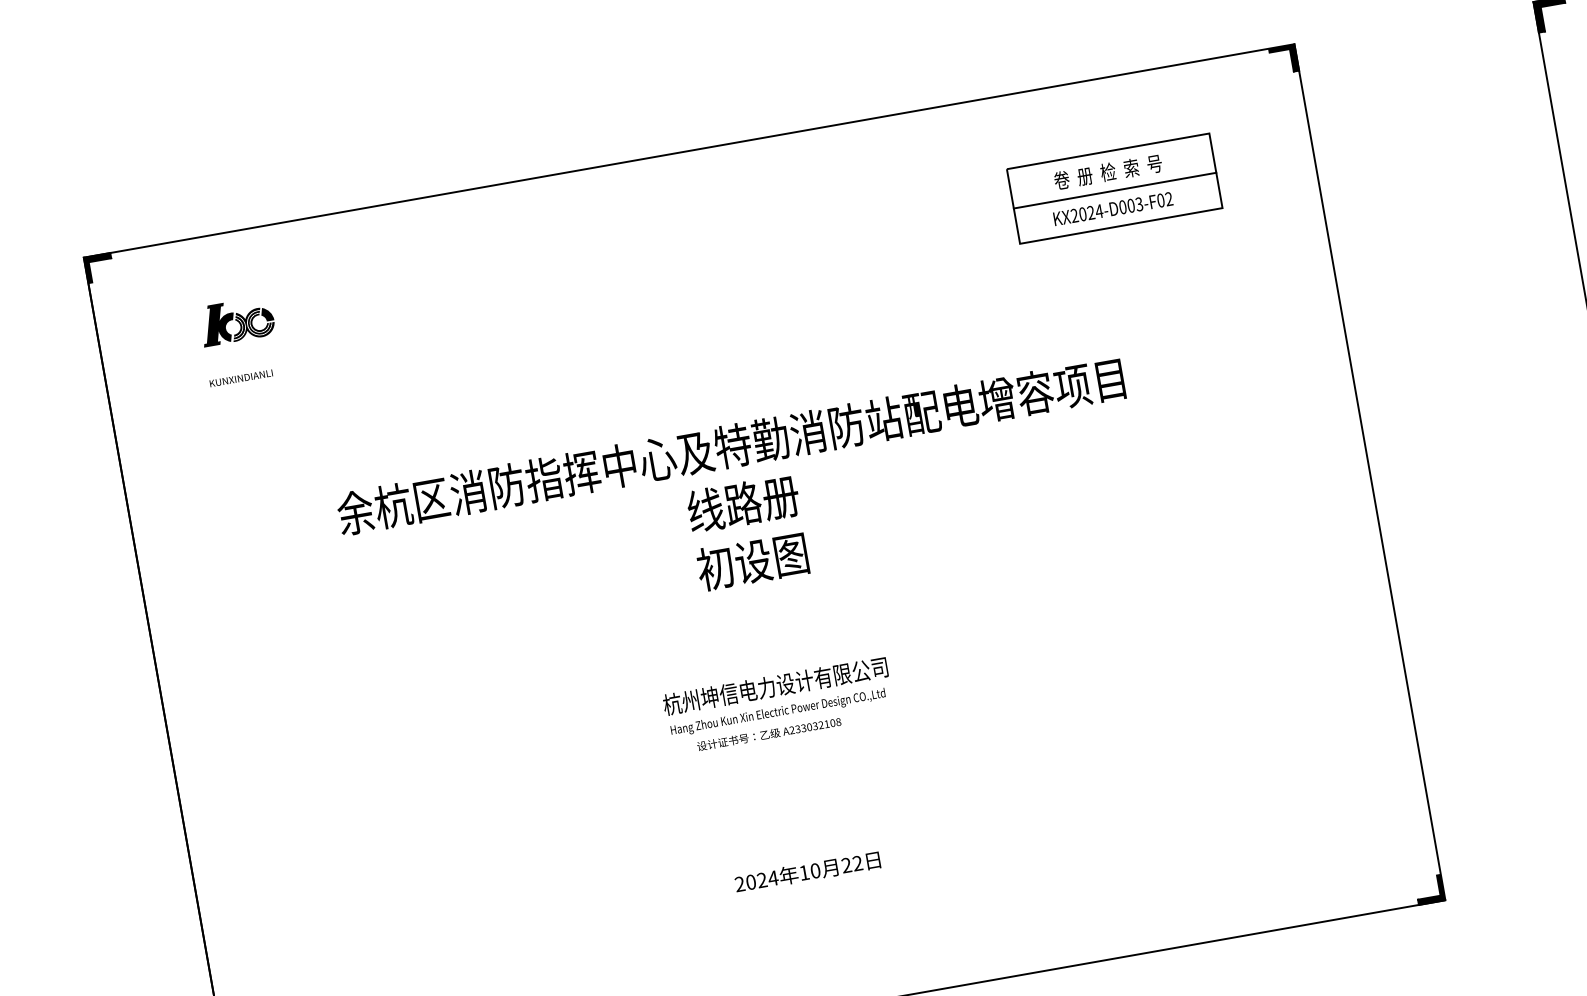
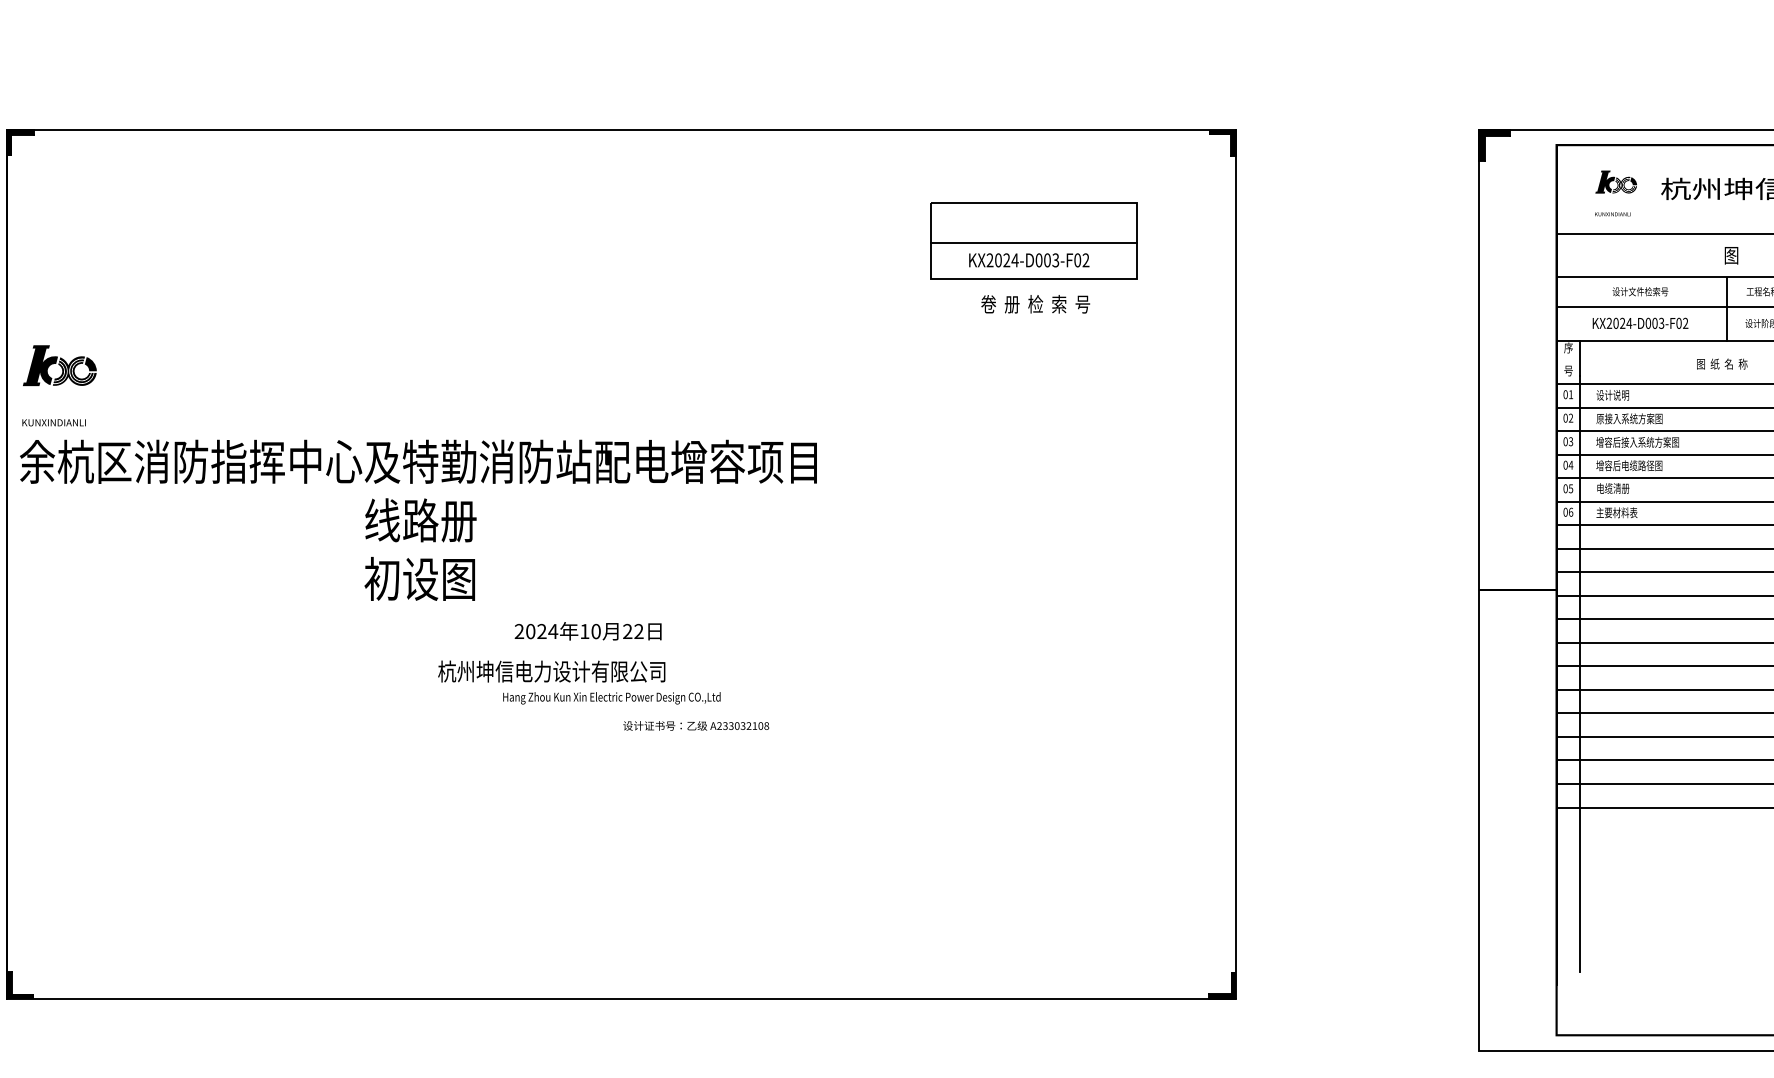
text: (1108, 172) -> (1035, 304), moved
text: (240, 340) -> (59, 385), moved
text: (740, 503) -> (418, 519), moved
text: (775, 686) -> (551, 671), moved
text: (769, 733) -> (696, 725), moved
text: (807, 872) -> (587, 631), moved

